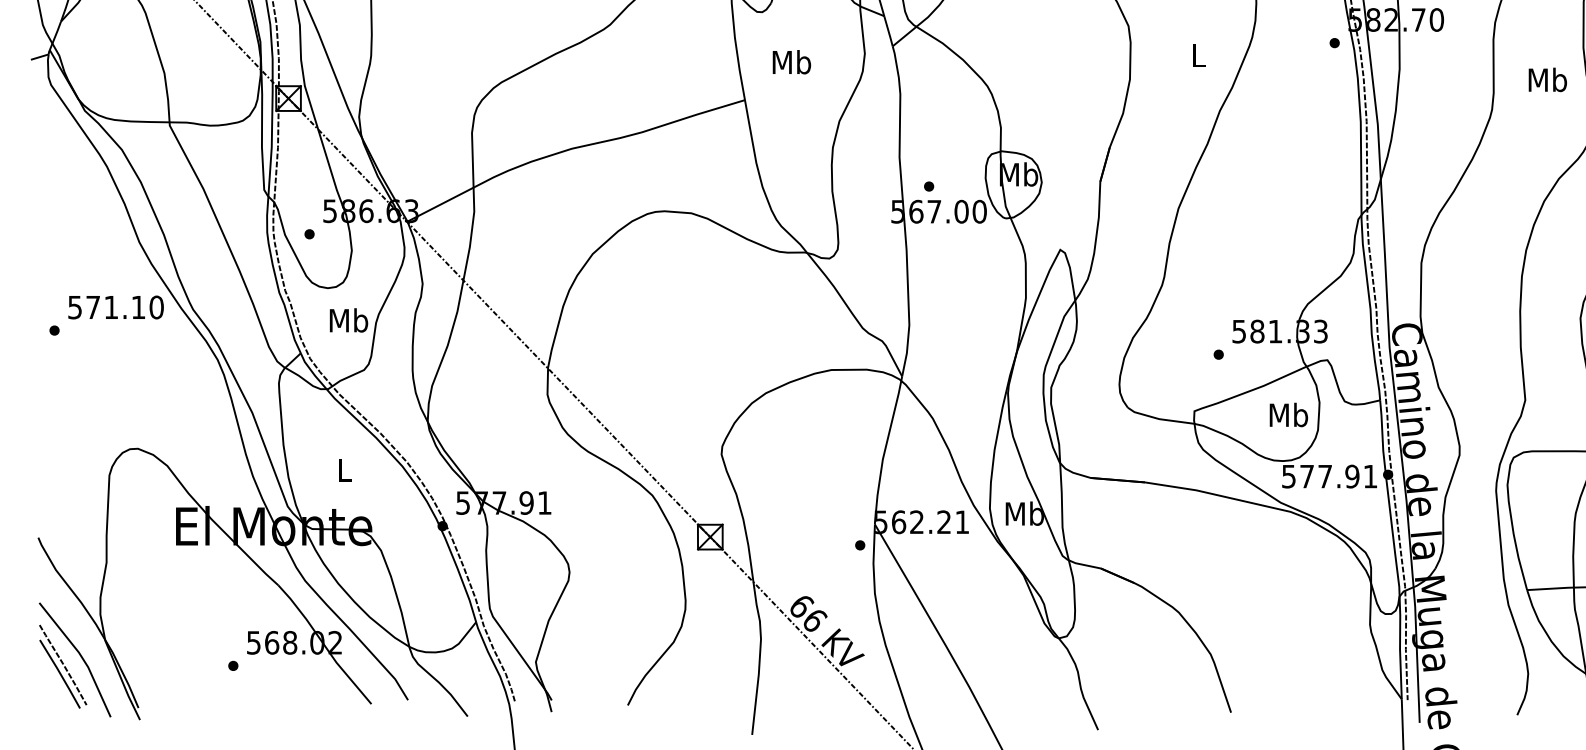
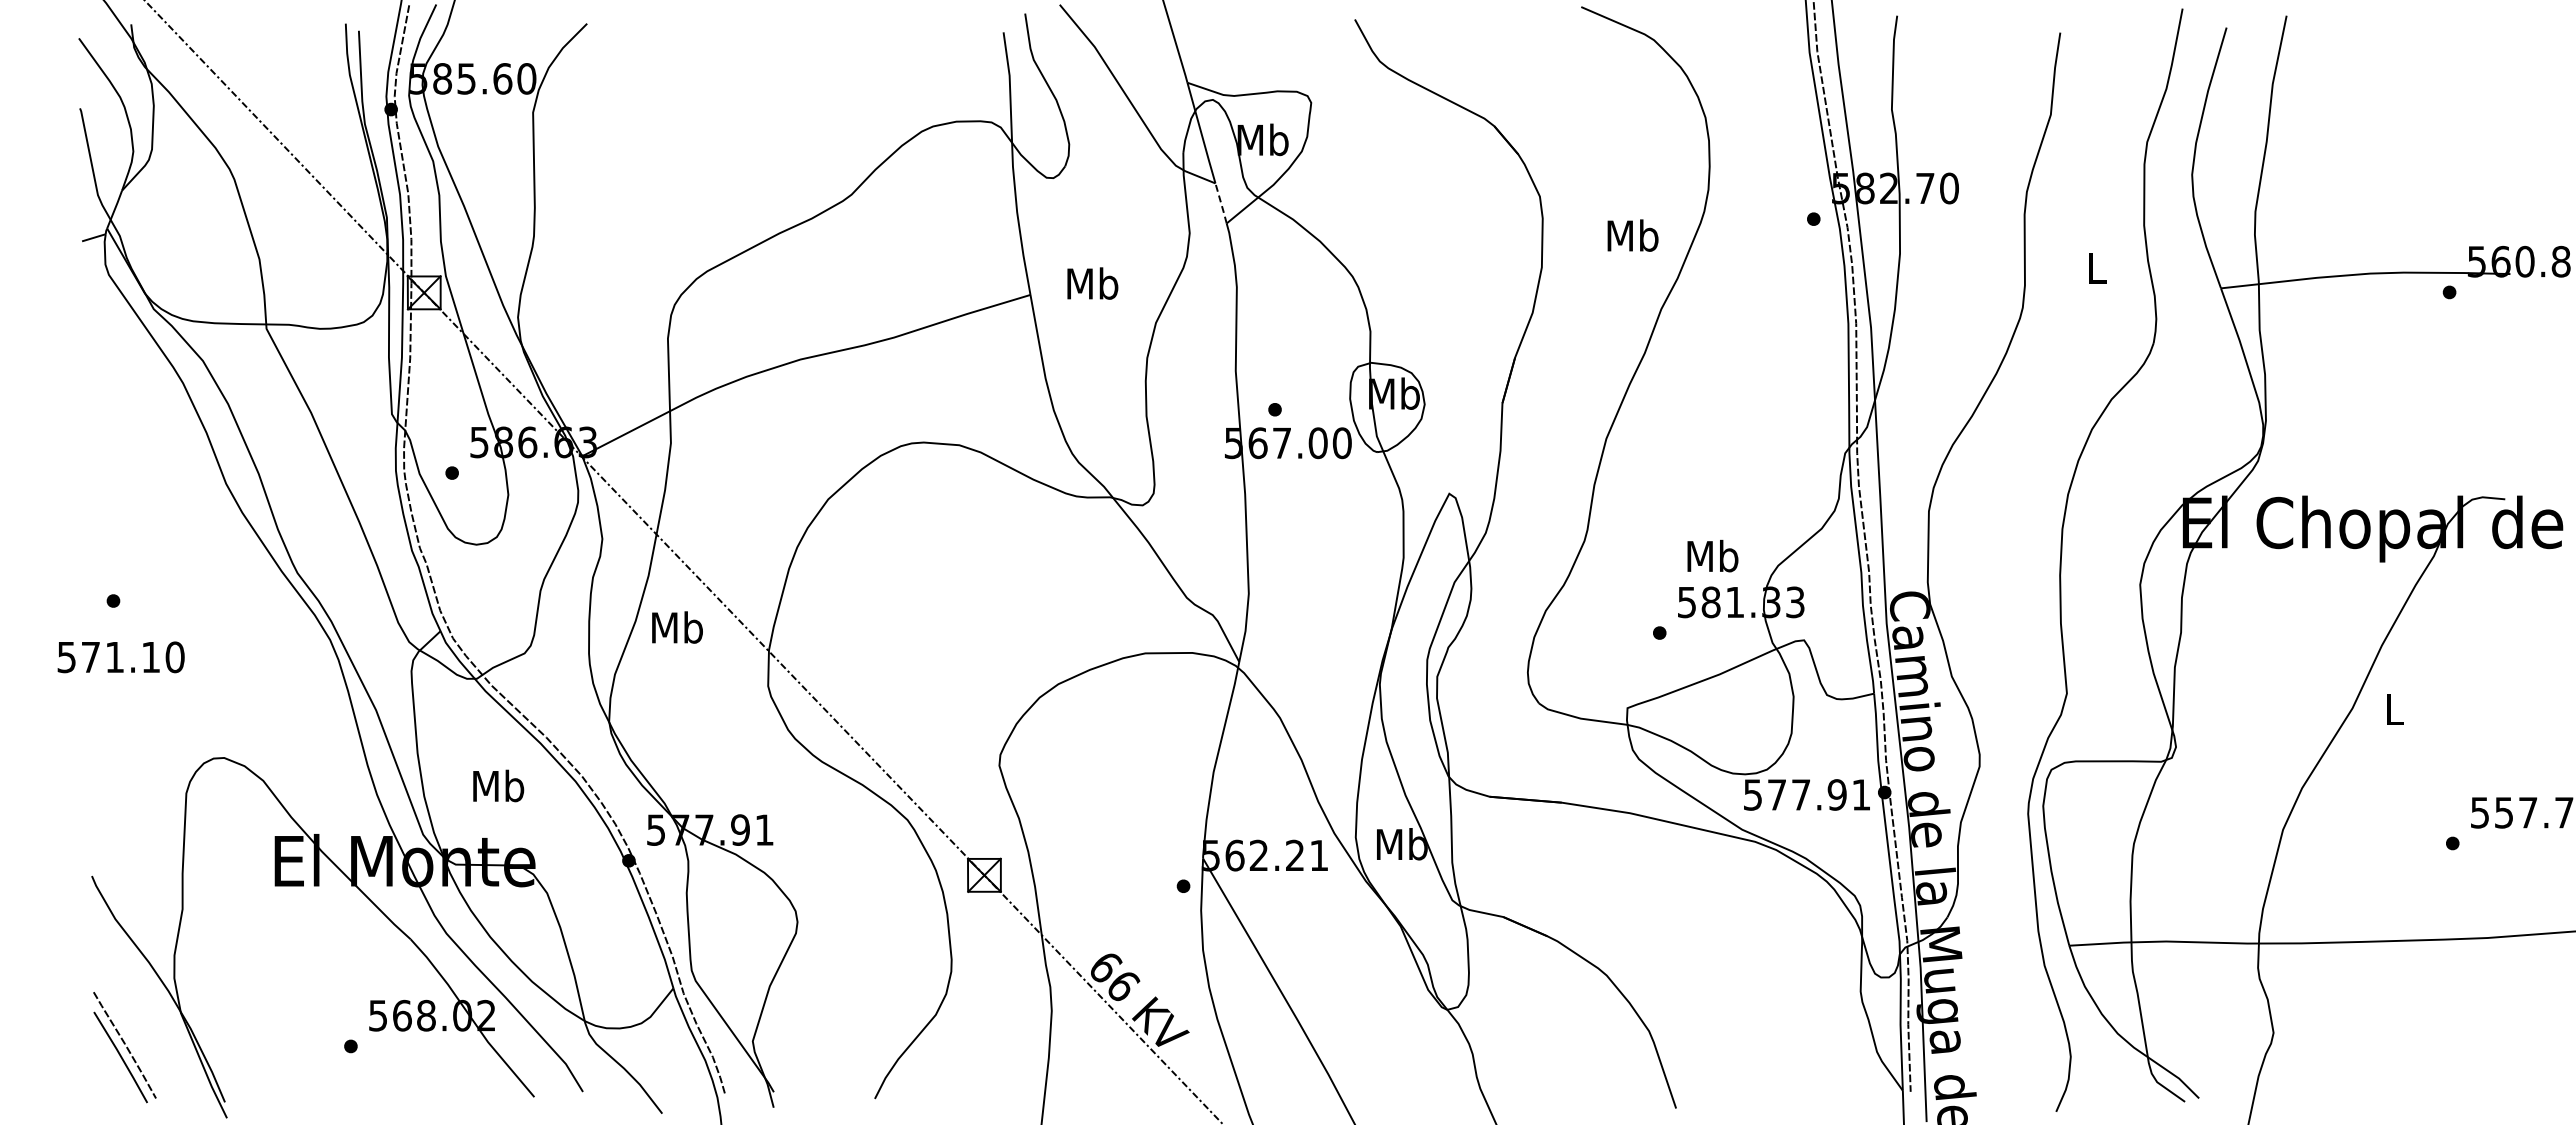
line: (888, 31) -> (1221, 203), solid -> dashed
text: (1198, 55) -> (1632, 235), L -> Mb
text: (791, 62) -> (1092, 283), moved
text: (1547, 79) -> (2096, 267), Mb -> L
text: (115, 307) -> (120, 657), moved
text: (348, 320) -> (677, 627), moved
text: (1288, 415) -> (1712, 556), moved
text: (344, 469) -> (498, 785), L -> Mb
line: (80, 656) -> (147, 1033), removed

